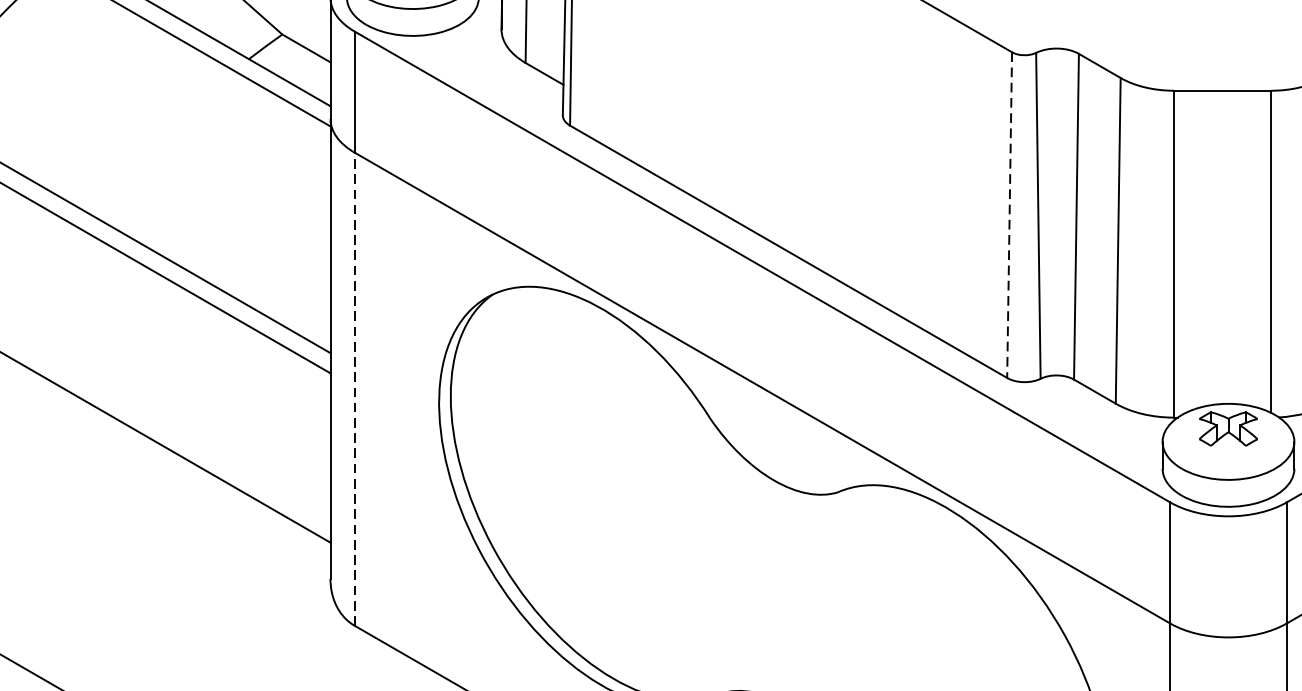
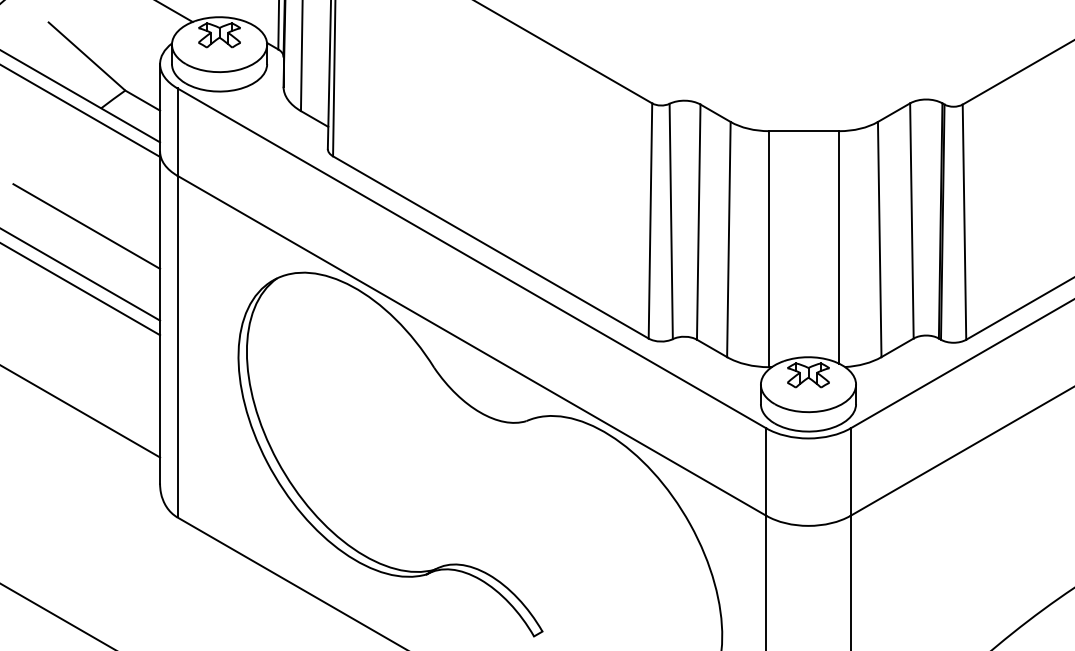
line: (1009, 214) -> (650, 220), dashed -> solid
line: (228, 222) -> (86, 226), added
line: (354, 388) -> (177, 346), dashed -> solid

